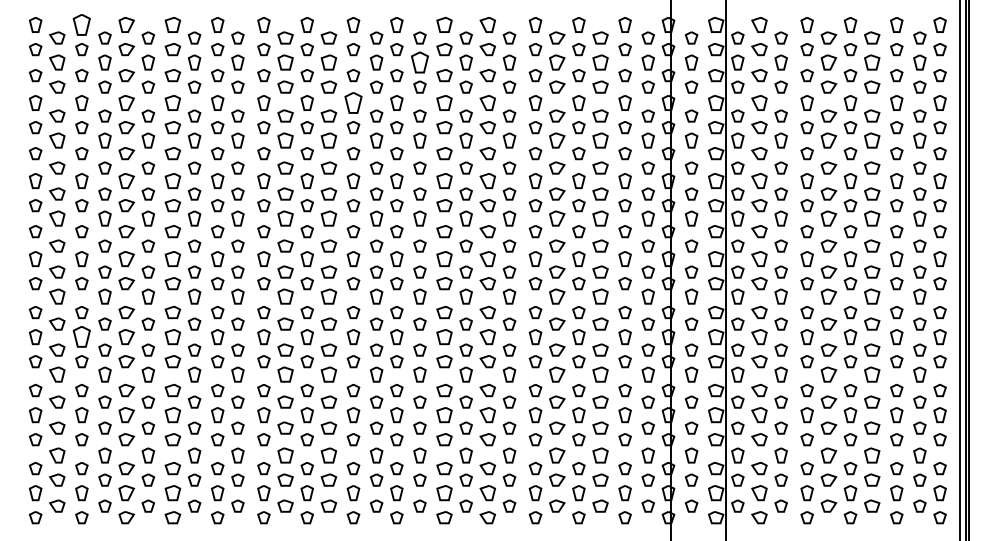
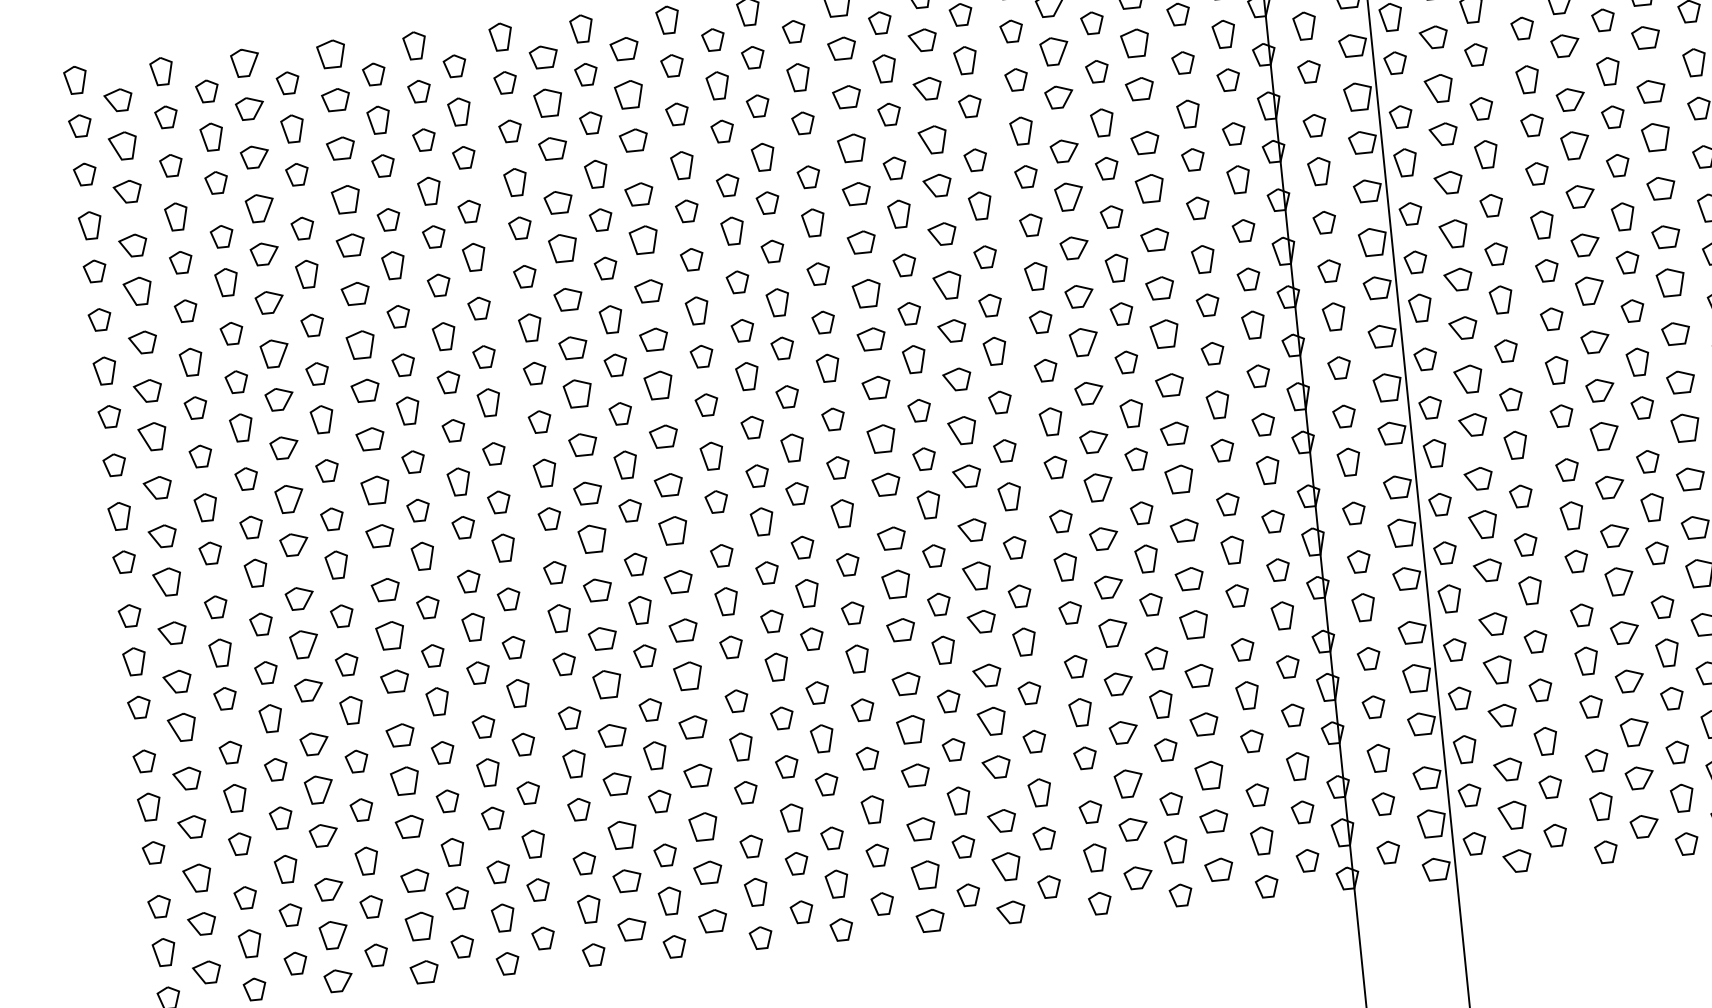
part: (81, 24) -> (161, 70), size x0.71
part: (419, 62) -> (797, 77), size x0.71
part: (353, 102) -> (682, 164), size x0.71
part: (81, 337) -> (220, 653), size x0.71

